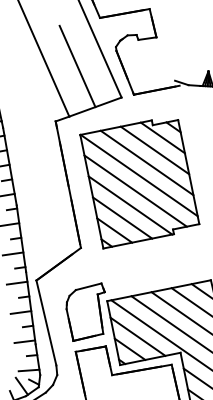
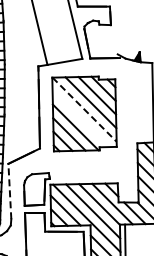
line: (76, 66) -> (57, 34), removed
line: (139, 176) -> (84, 110), solid -> dashed
line: (135, 190) -> (80, 118), removed
line: (45, 322) -> (9, 191), solid -> dashed

